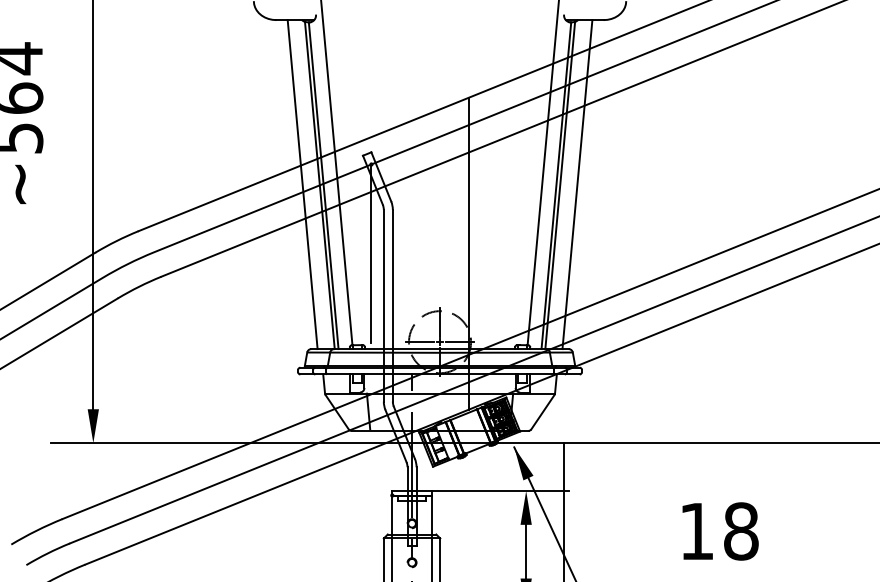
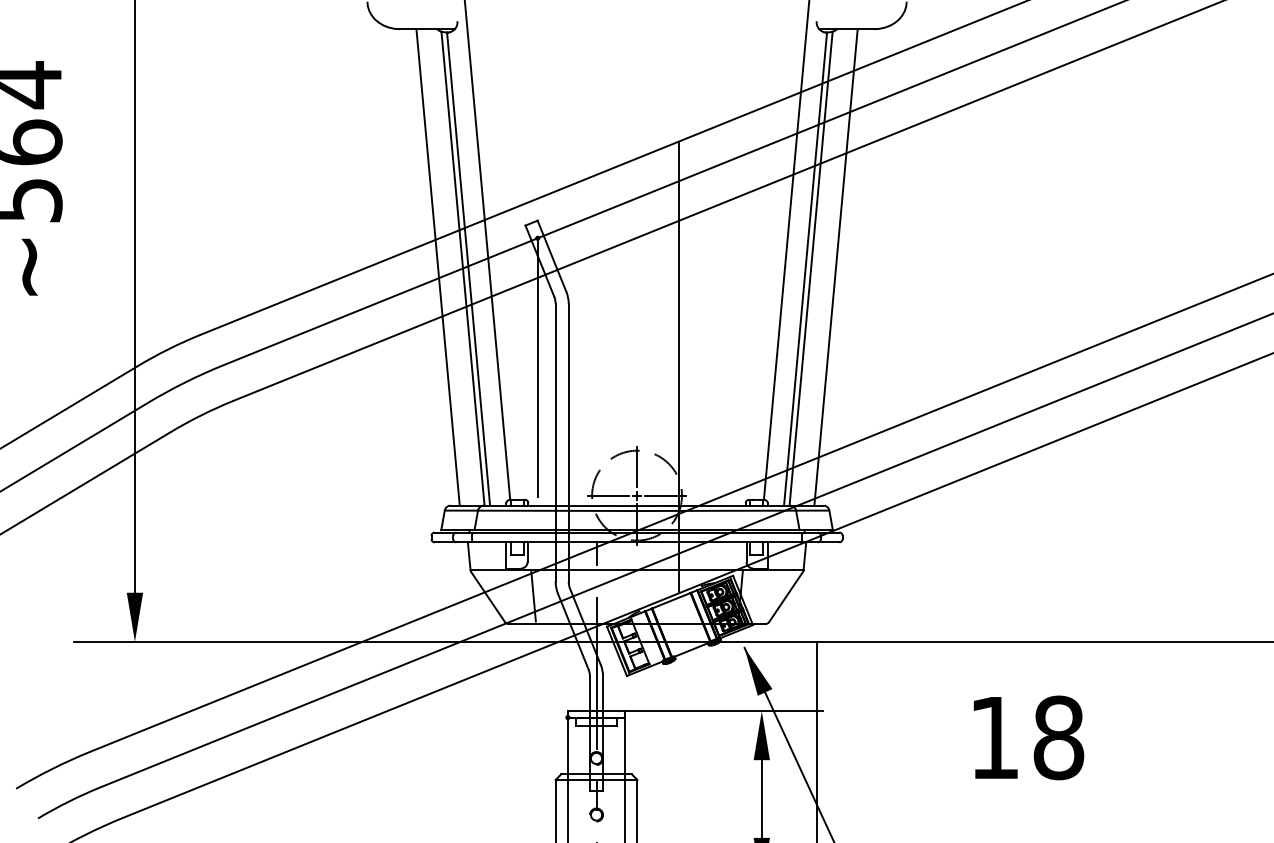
text: (720, 531) -> (1028, 737), moved

